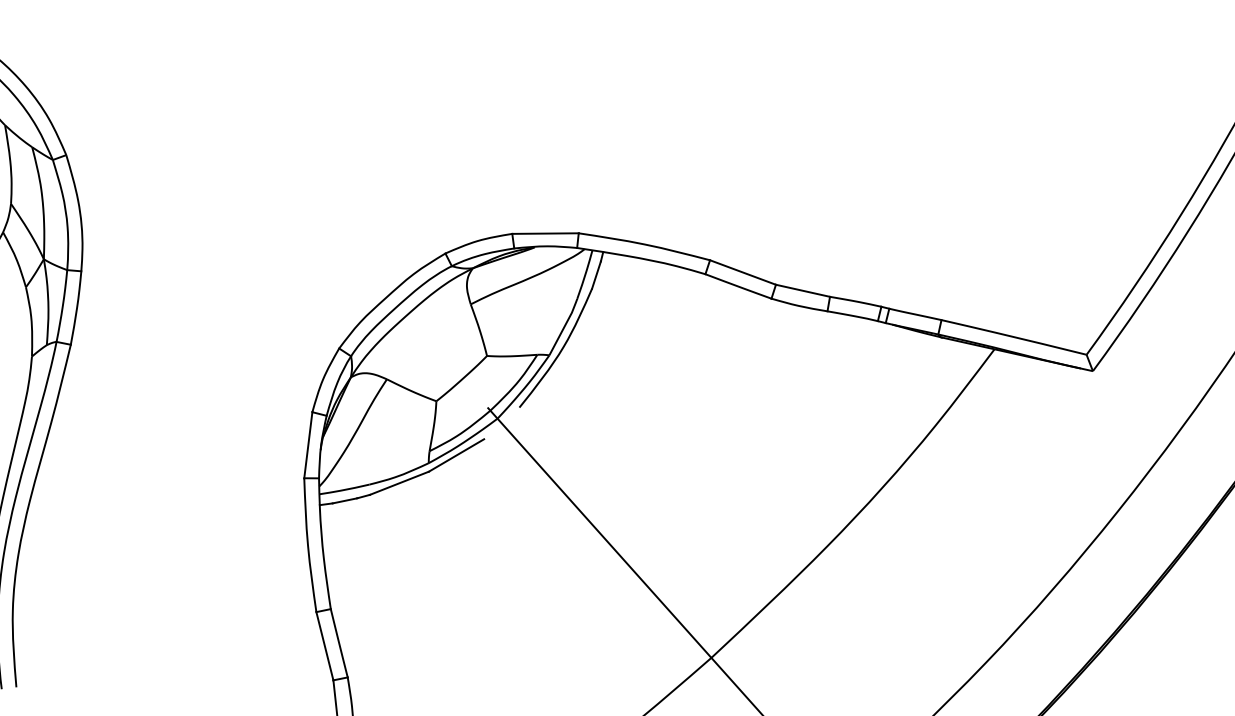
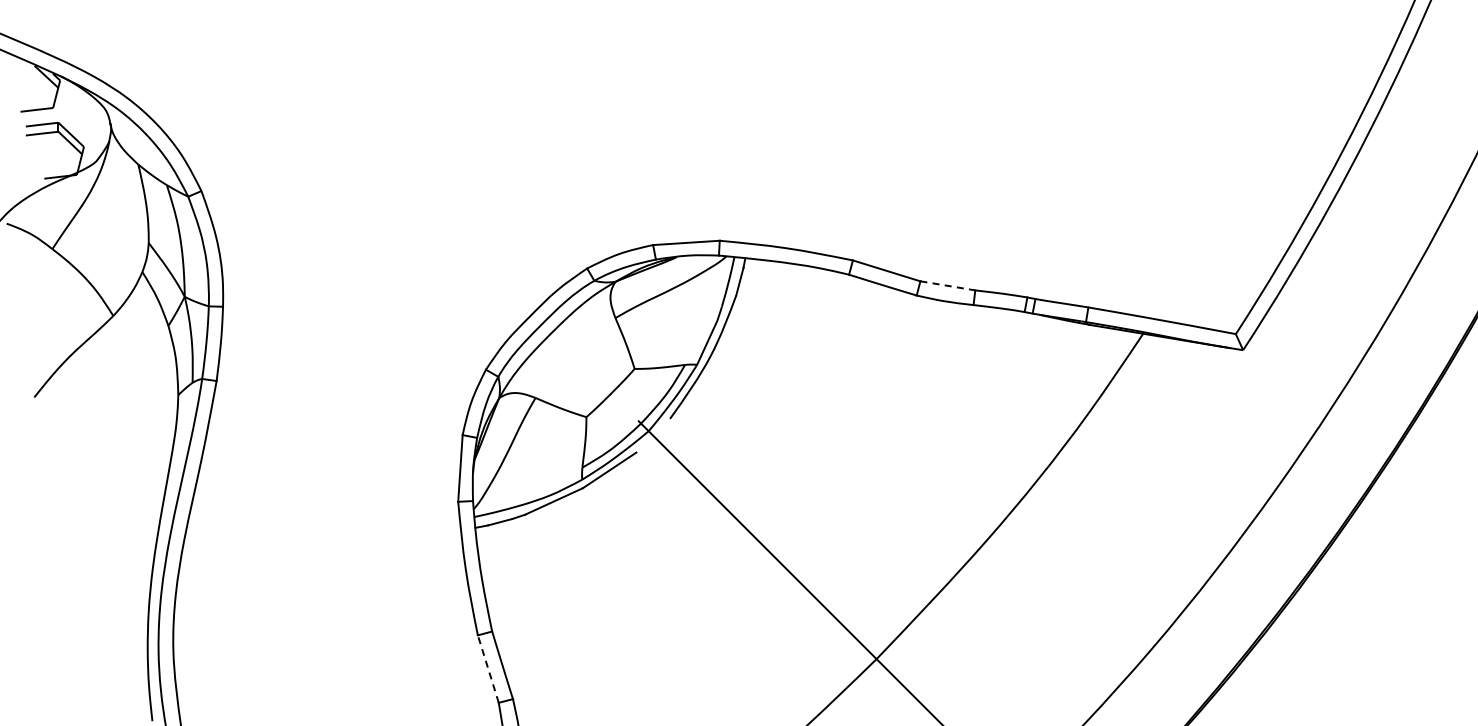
line: (802, 290) -> (947, 285), solid -> dashed
line: (325, 645) -> (488, 668), solid -> dashed

